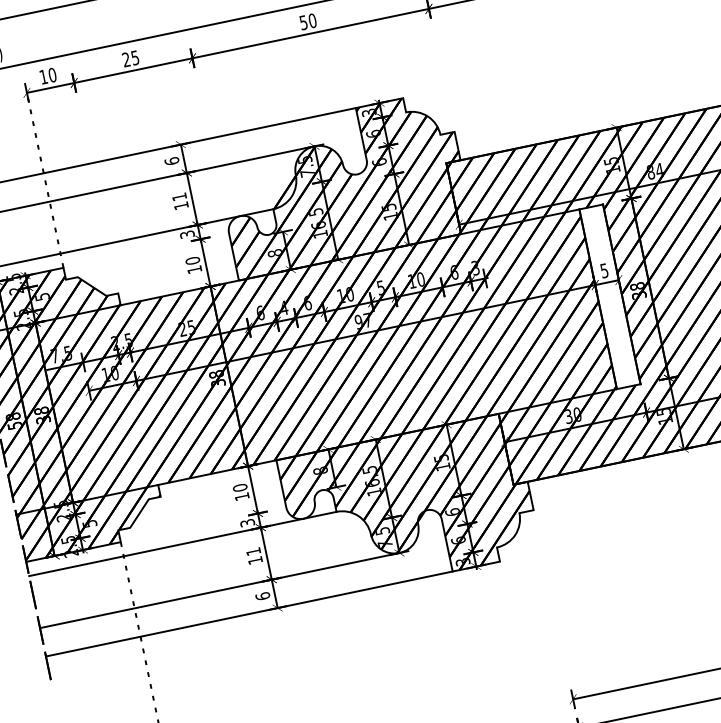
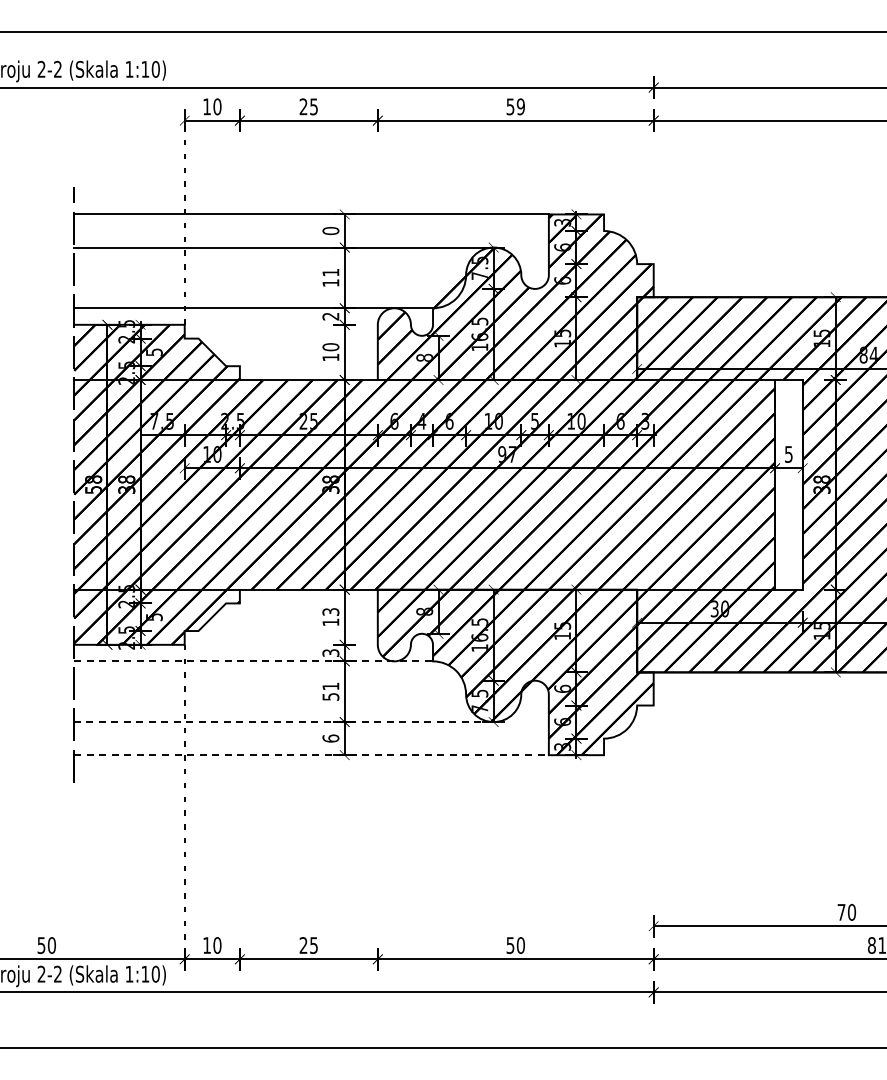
text: (312, 20) -> (520, 106), 50 -> 59
text: (171, 160) -> (330, 230), 6 -> 0
text: (186, 234) -> (330, 316), 3 -> 2
text: (239, 488) -> (330, 612), 10 -> 13
line: (183, 543) -> (254, 661), solid -> dashed
text: (255, 560) -> (330, 696), 11 -> 51
line: (220, 590) -> (284, 722), solid -> dashed
line: (250, 614) -> (312, 755), solid -> dashed

